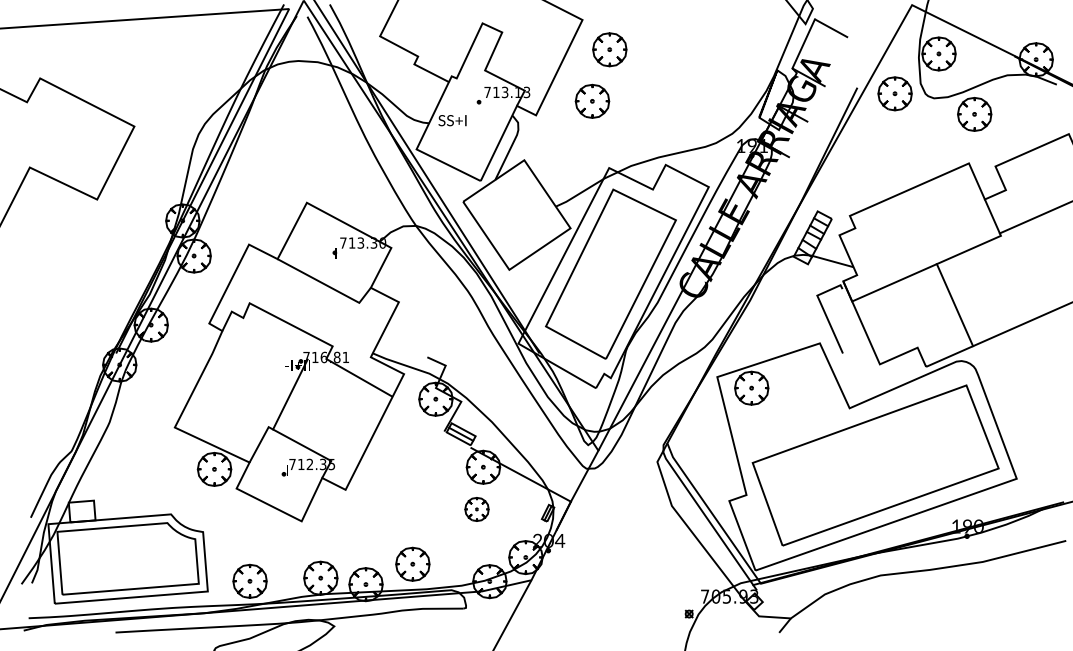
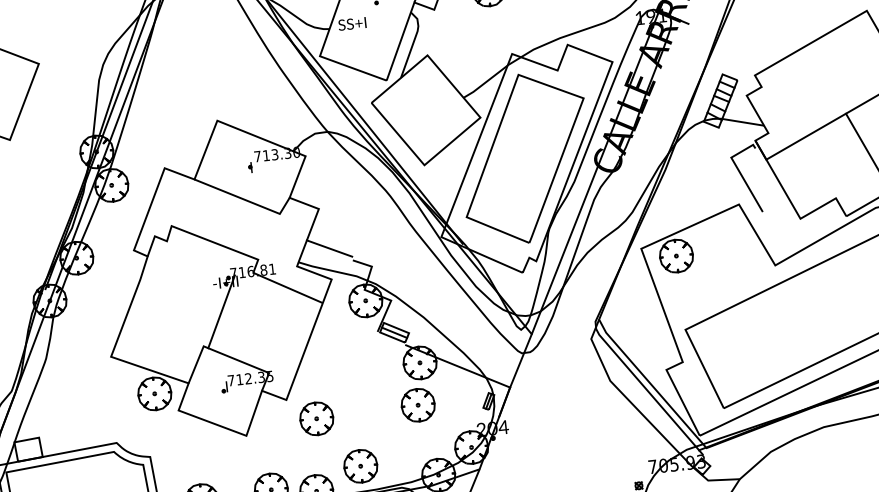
line: (405, 342) -> (329, 248), added
part: (476, 509) -> (417, 405), size x1.43
part: (373, 511) -> (316, 418), added

